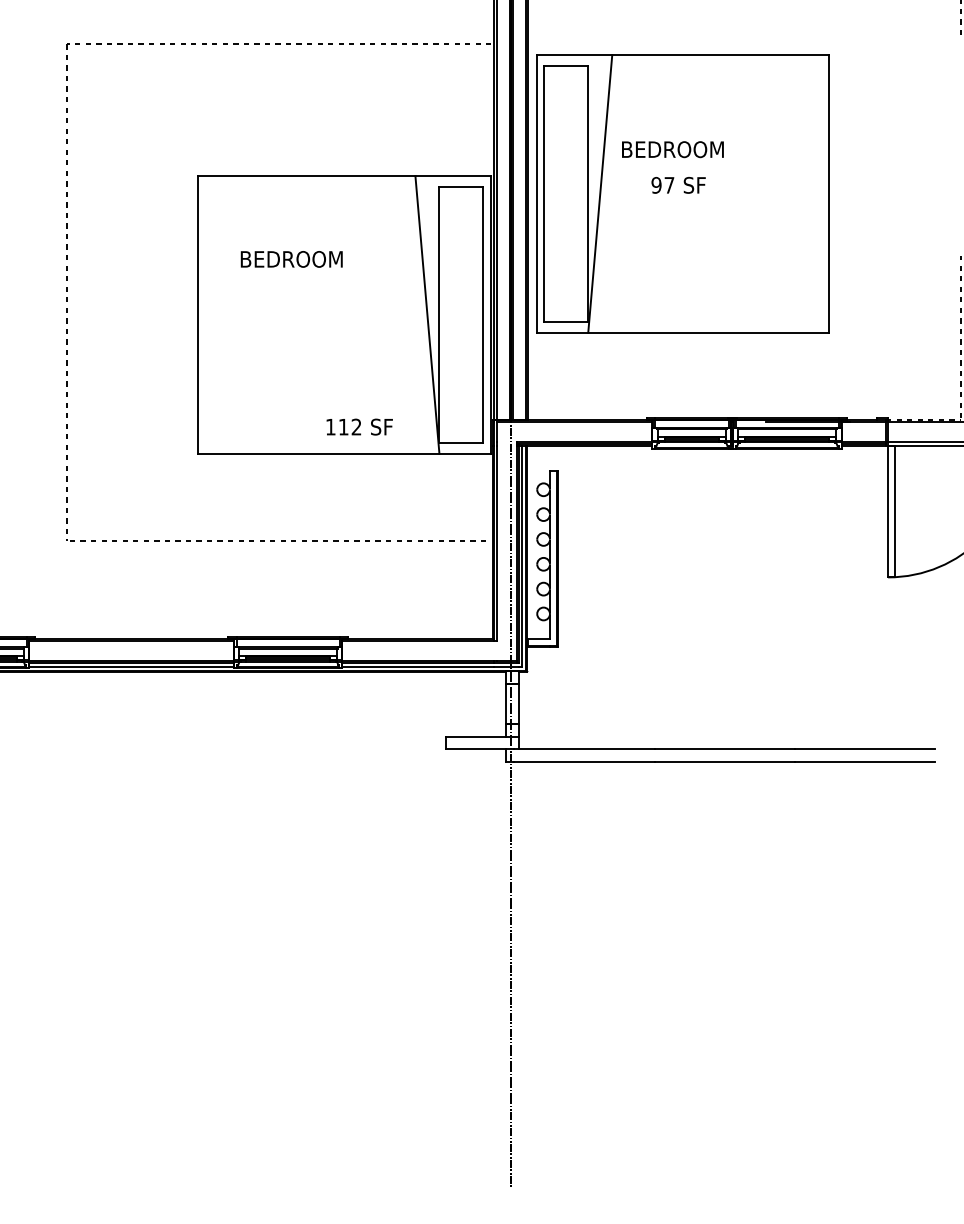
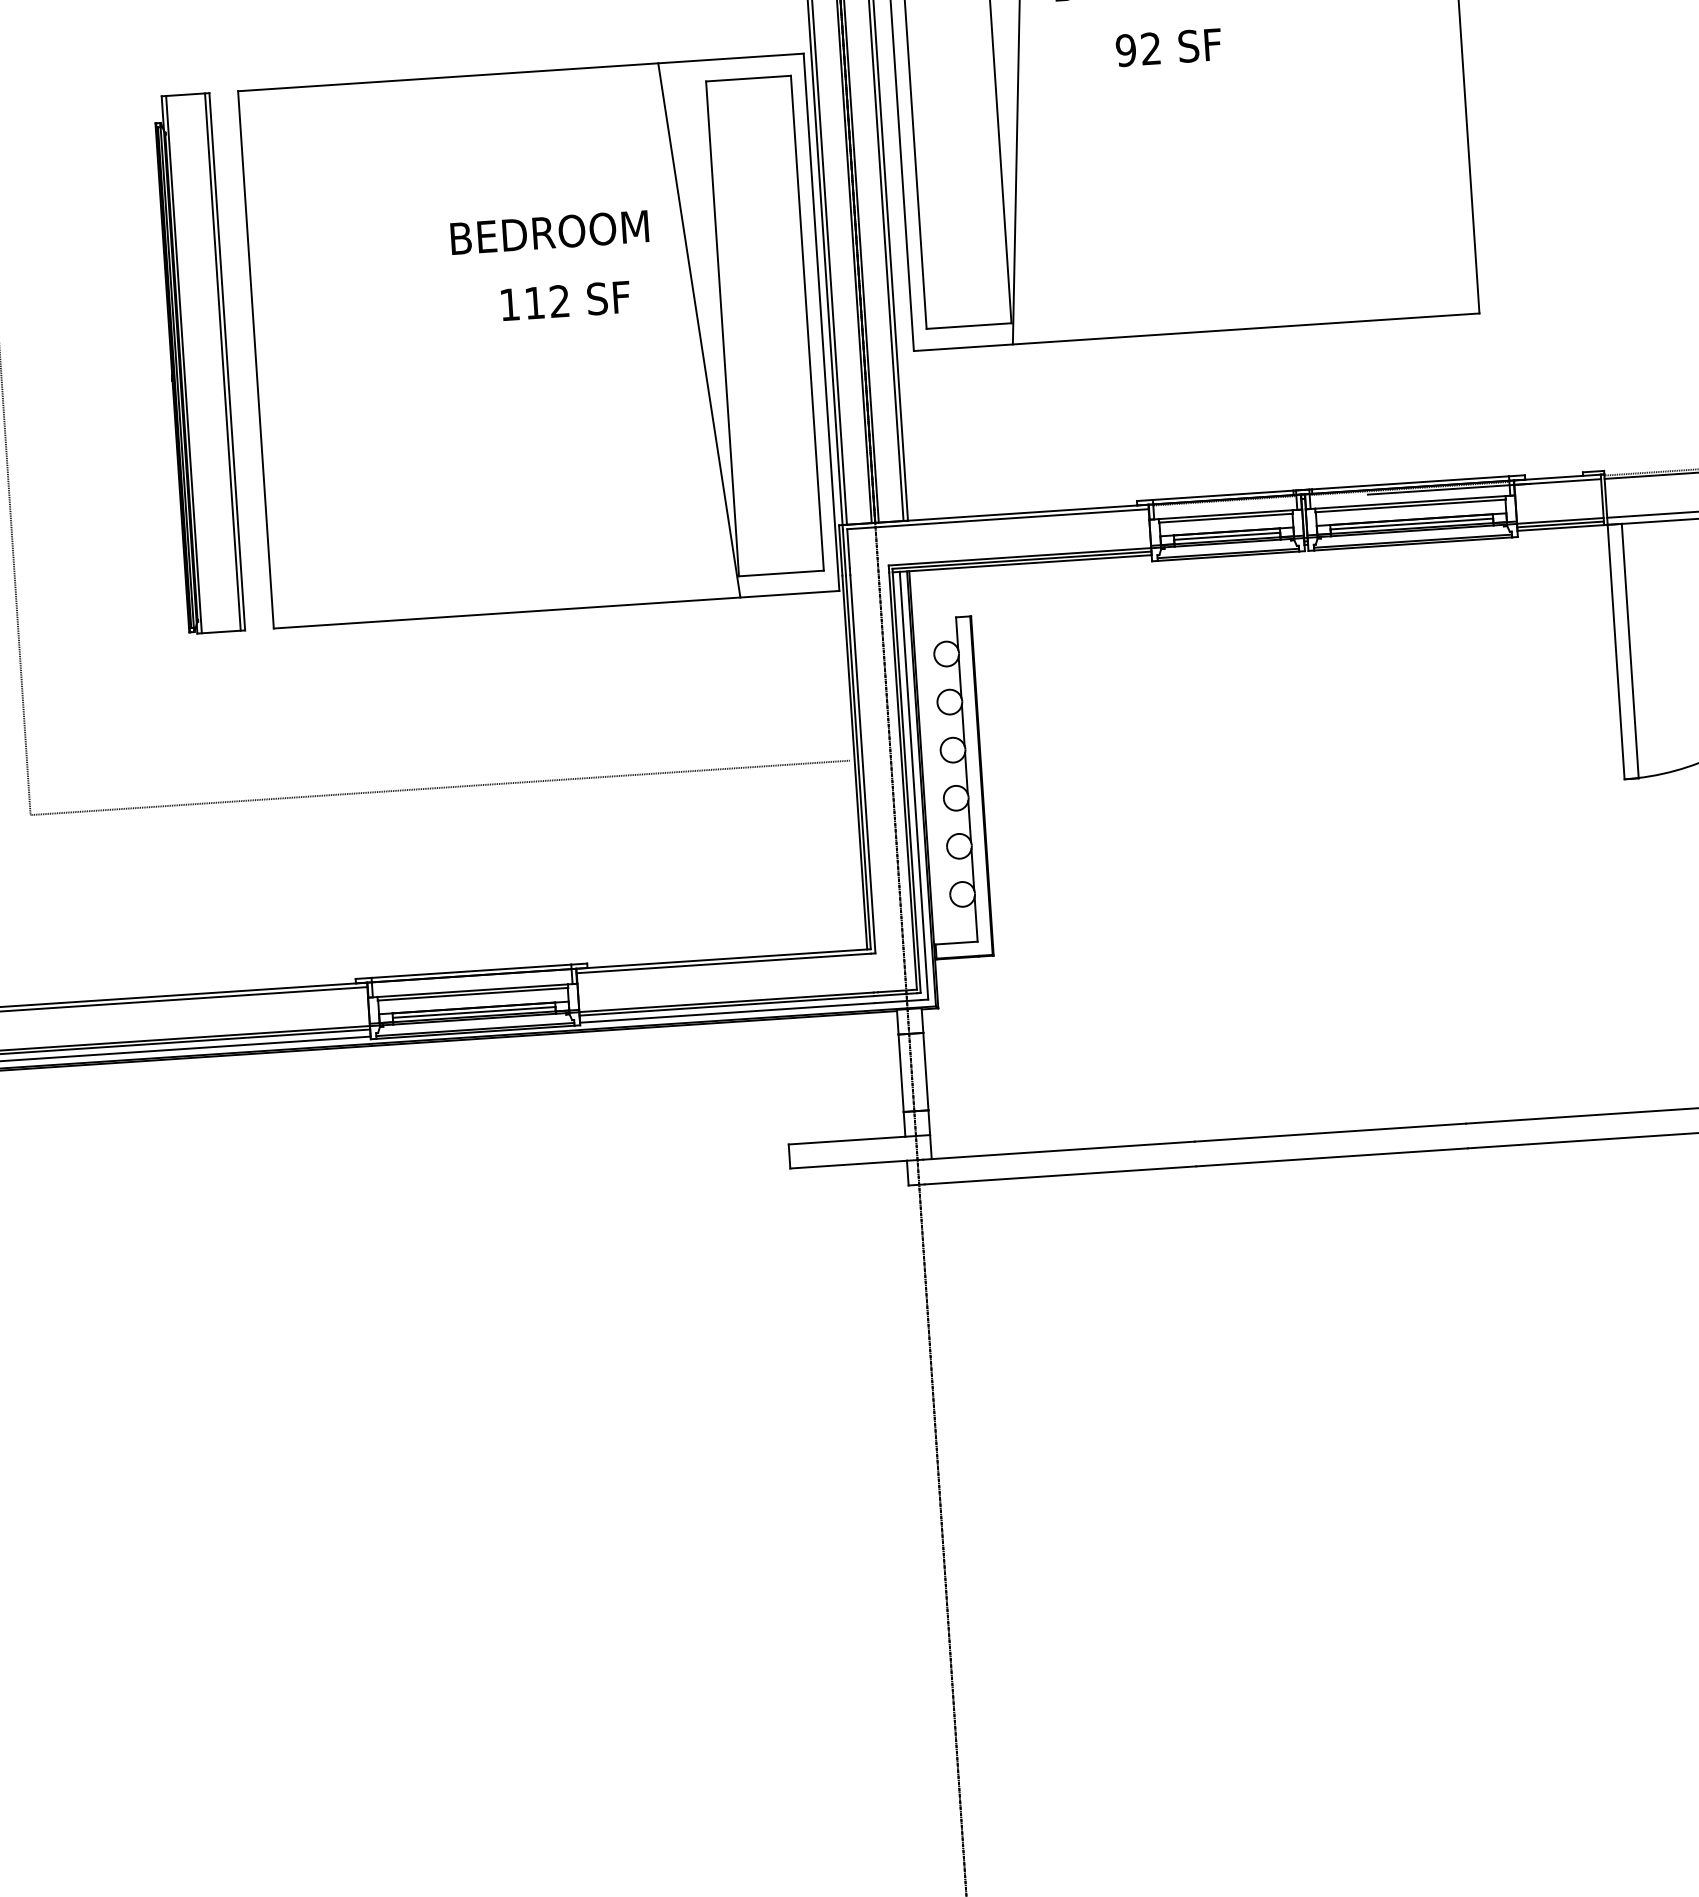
text: (669, 184) -> (1151, 47), 97 -> 92
text: (291, 259) -> (549, 232), moved
part: (168, 314) -> (198, 363), added
text: (359, 426) -> (565, 299), moved

